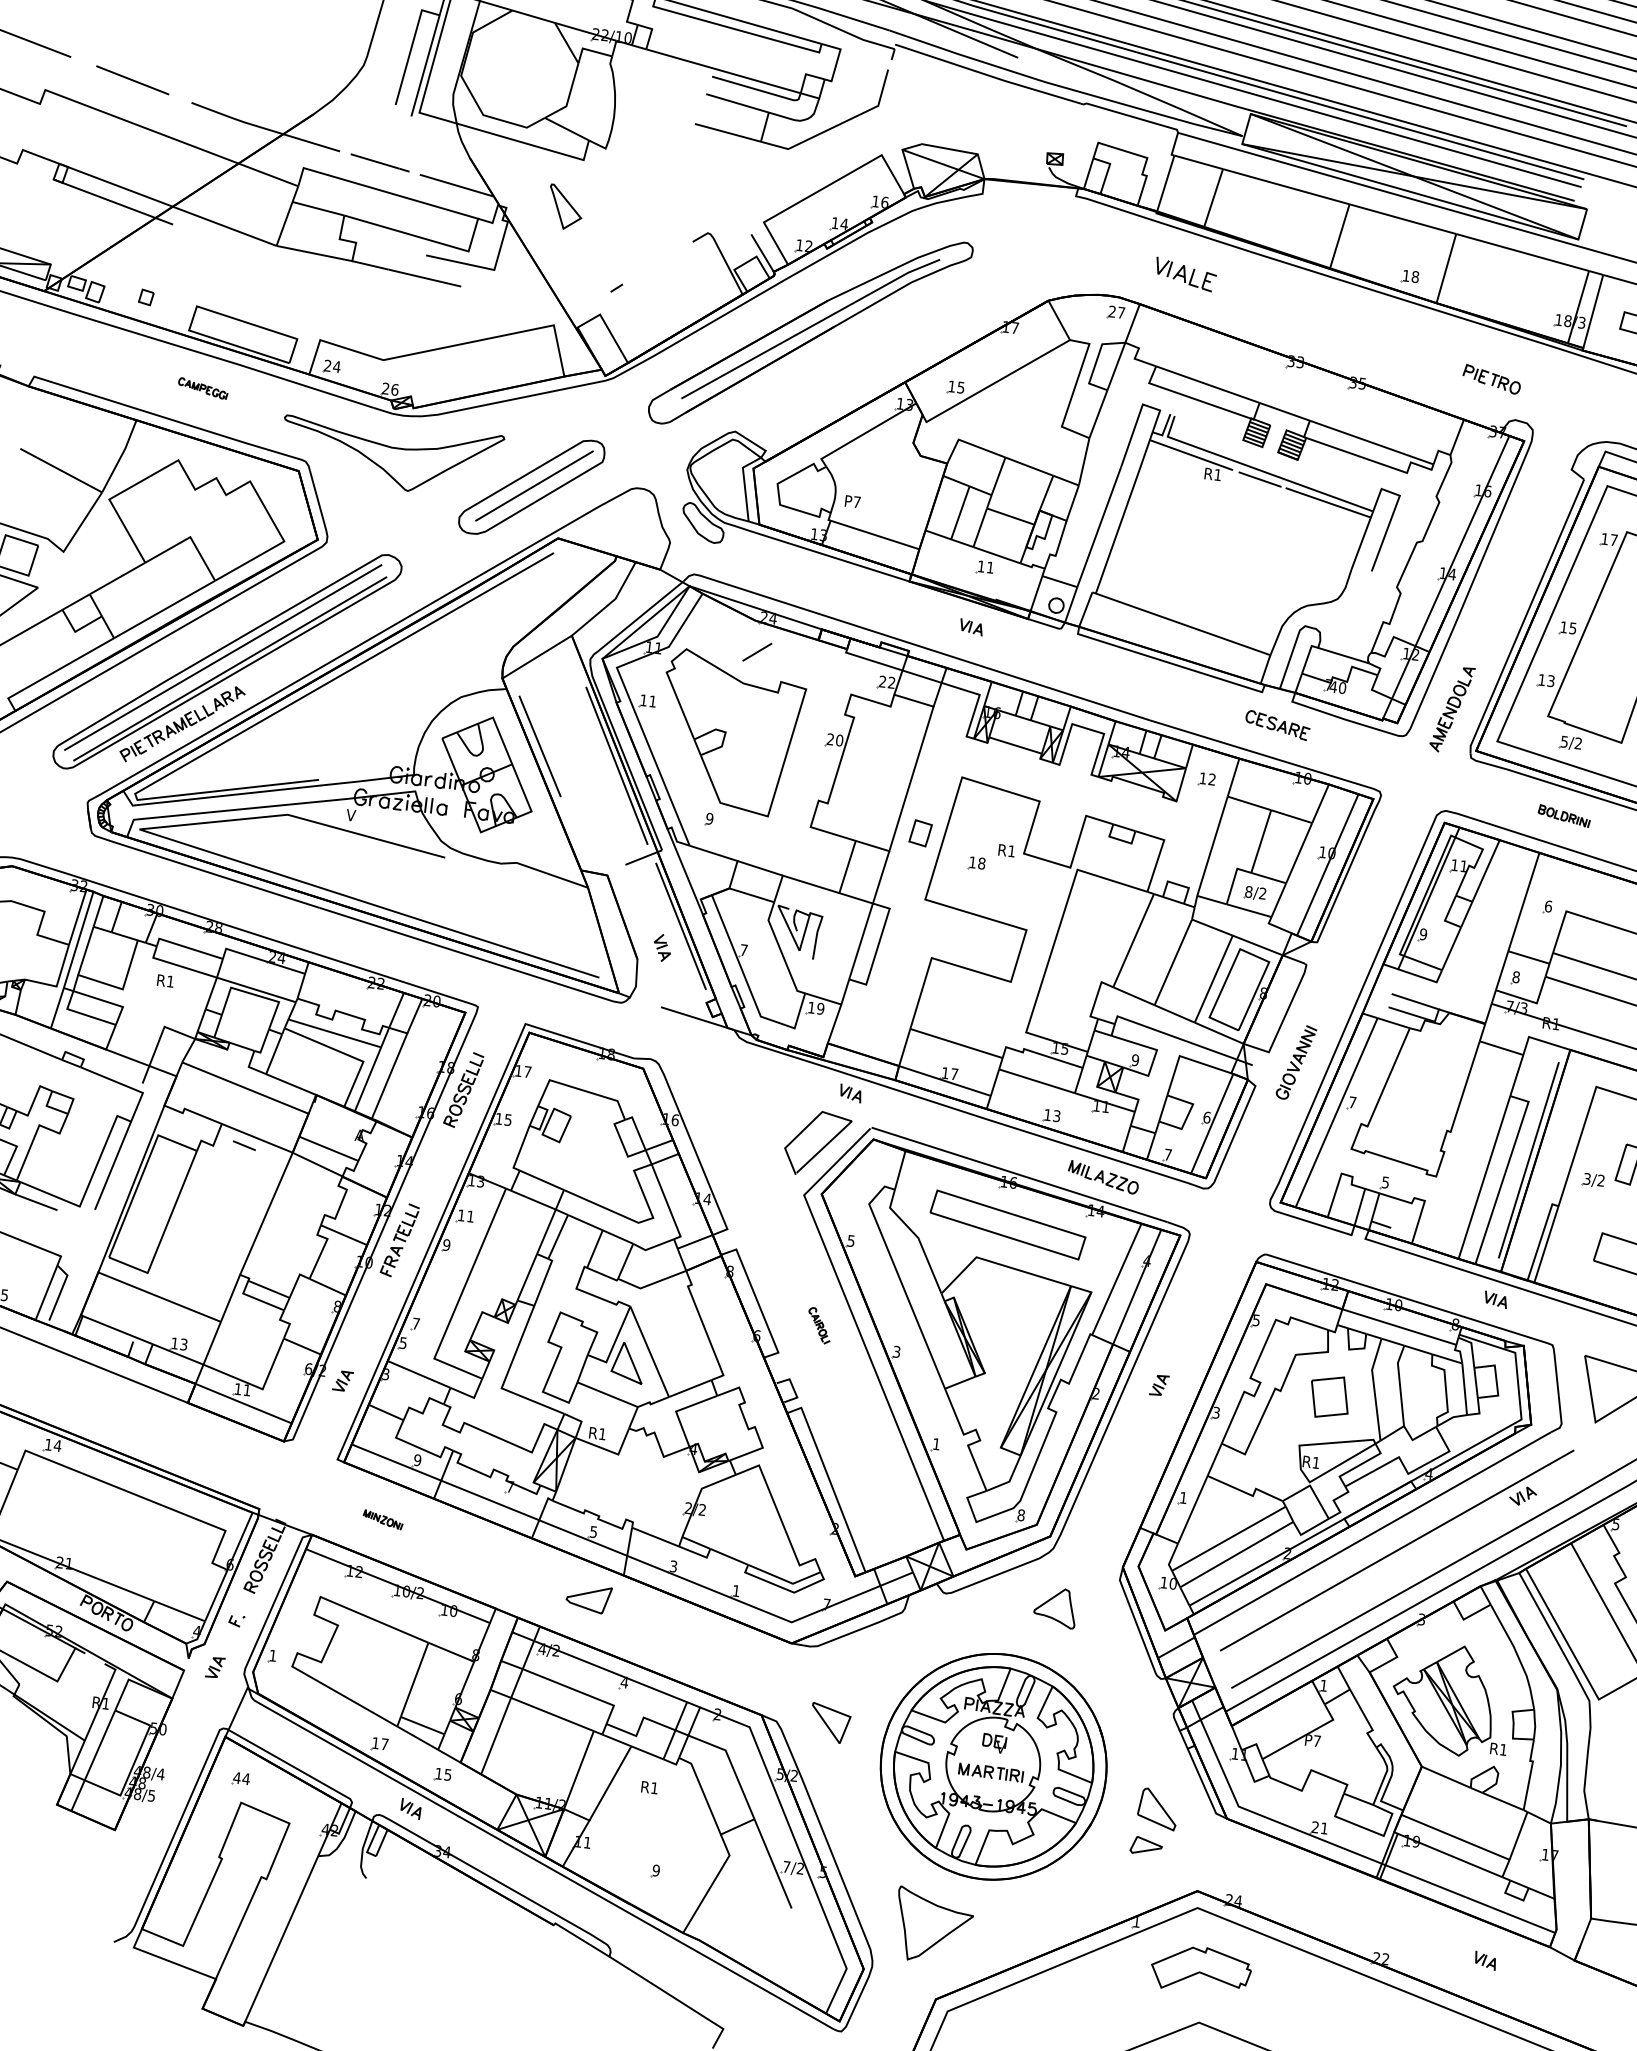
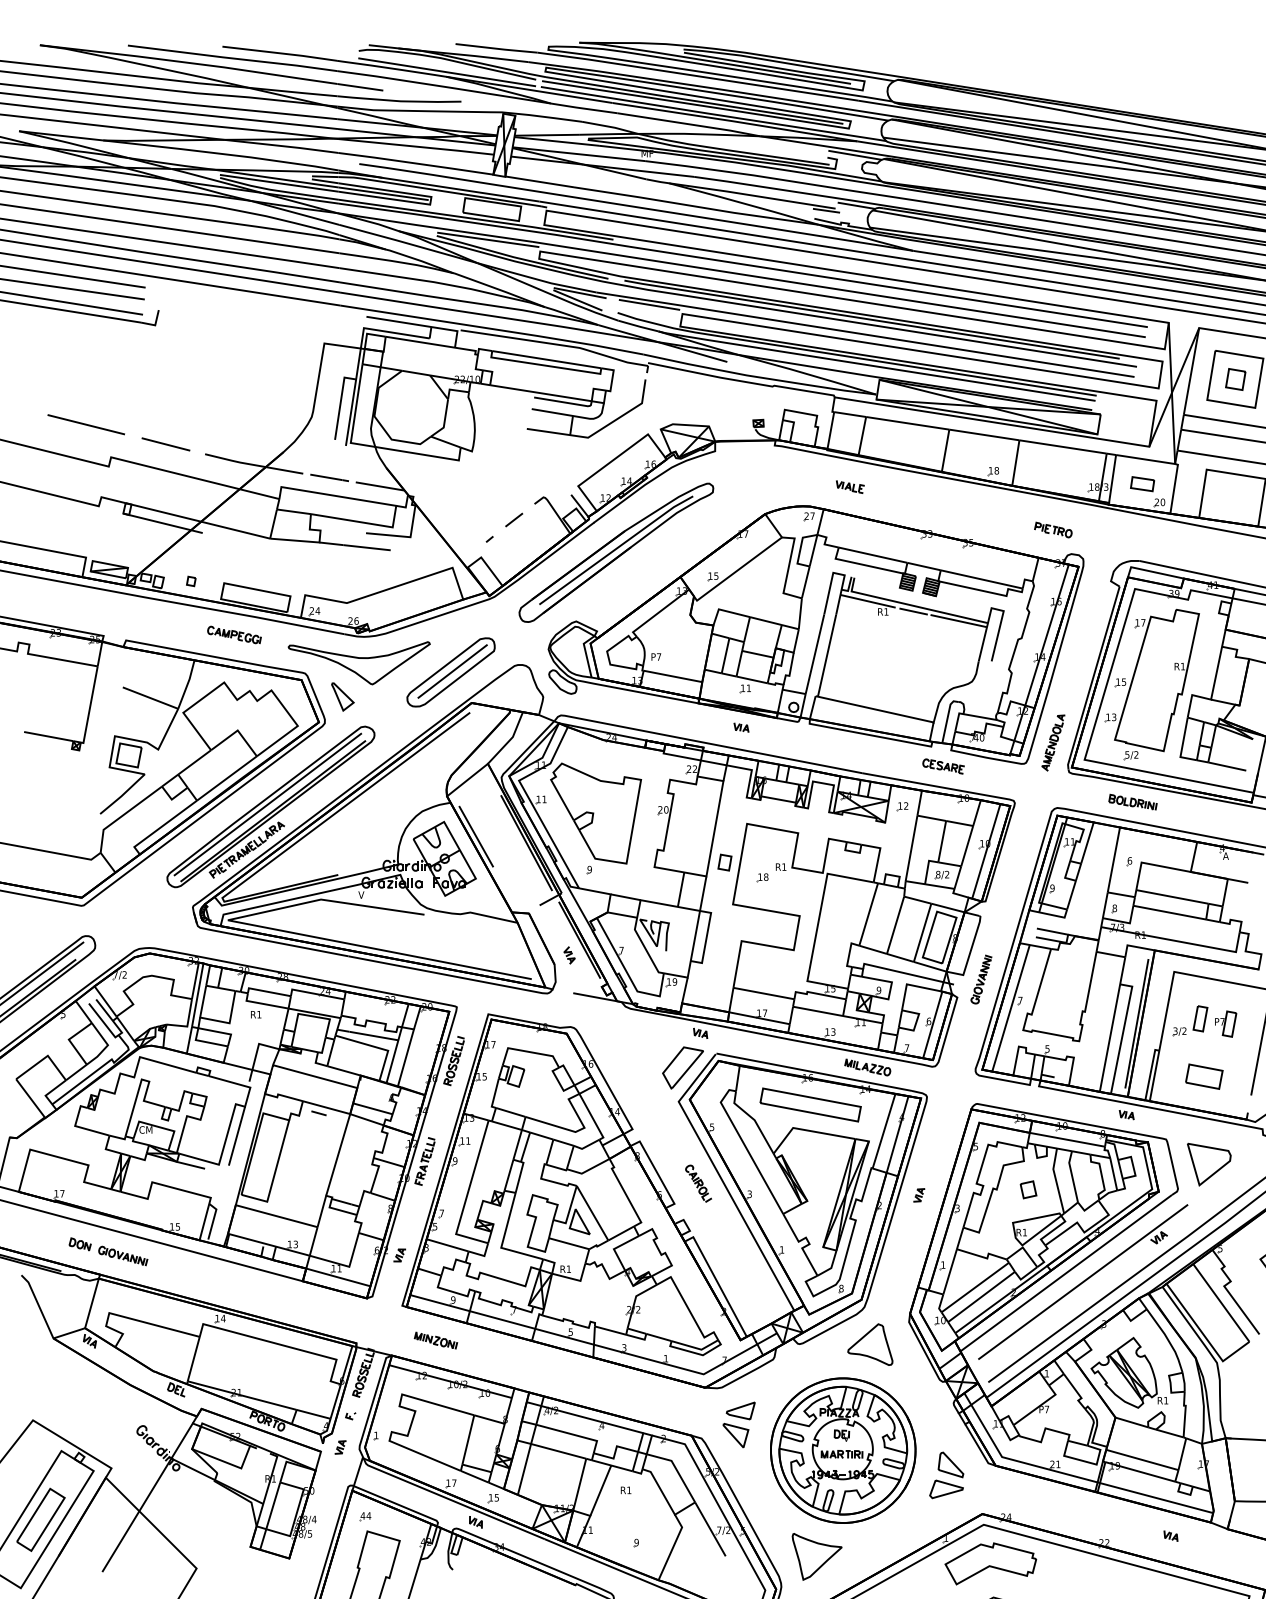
part: (564, 206) -> (342, 696), moved
part: (1185, 273) -> (850, 486), size x0.71
part: (203, 387) -> (234, 634), size x1.67
line: (757, 651) -> (514, 519), moved
part: (1563, 814) -> (1132, 801), size x1.43
part: (819, 1325) -> (698, 1183), size x1.67
part: (1329, 1396) -> (1028, 1189), size x0.62
part: (382, 1519) -> (435, 1340), size x1.67
part: (588, 1597) -> (740, 1410), moved
part: (1055, 1607) -> (870, 1344), size x1.67
part: (1146, 1846) -> (946, 1489), size x1.67
part: (1200, 1969) -> (990, 1563), size x1.43

